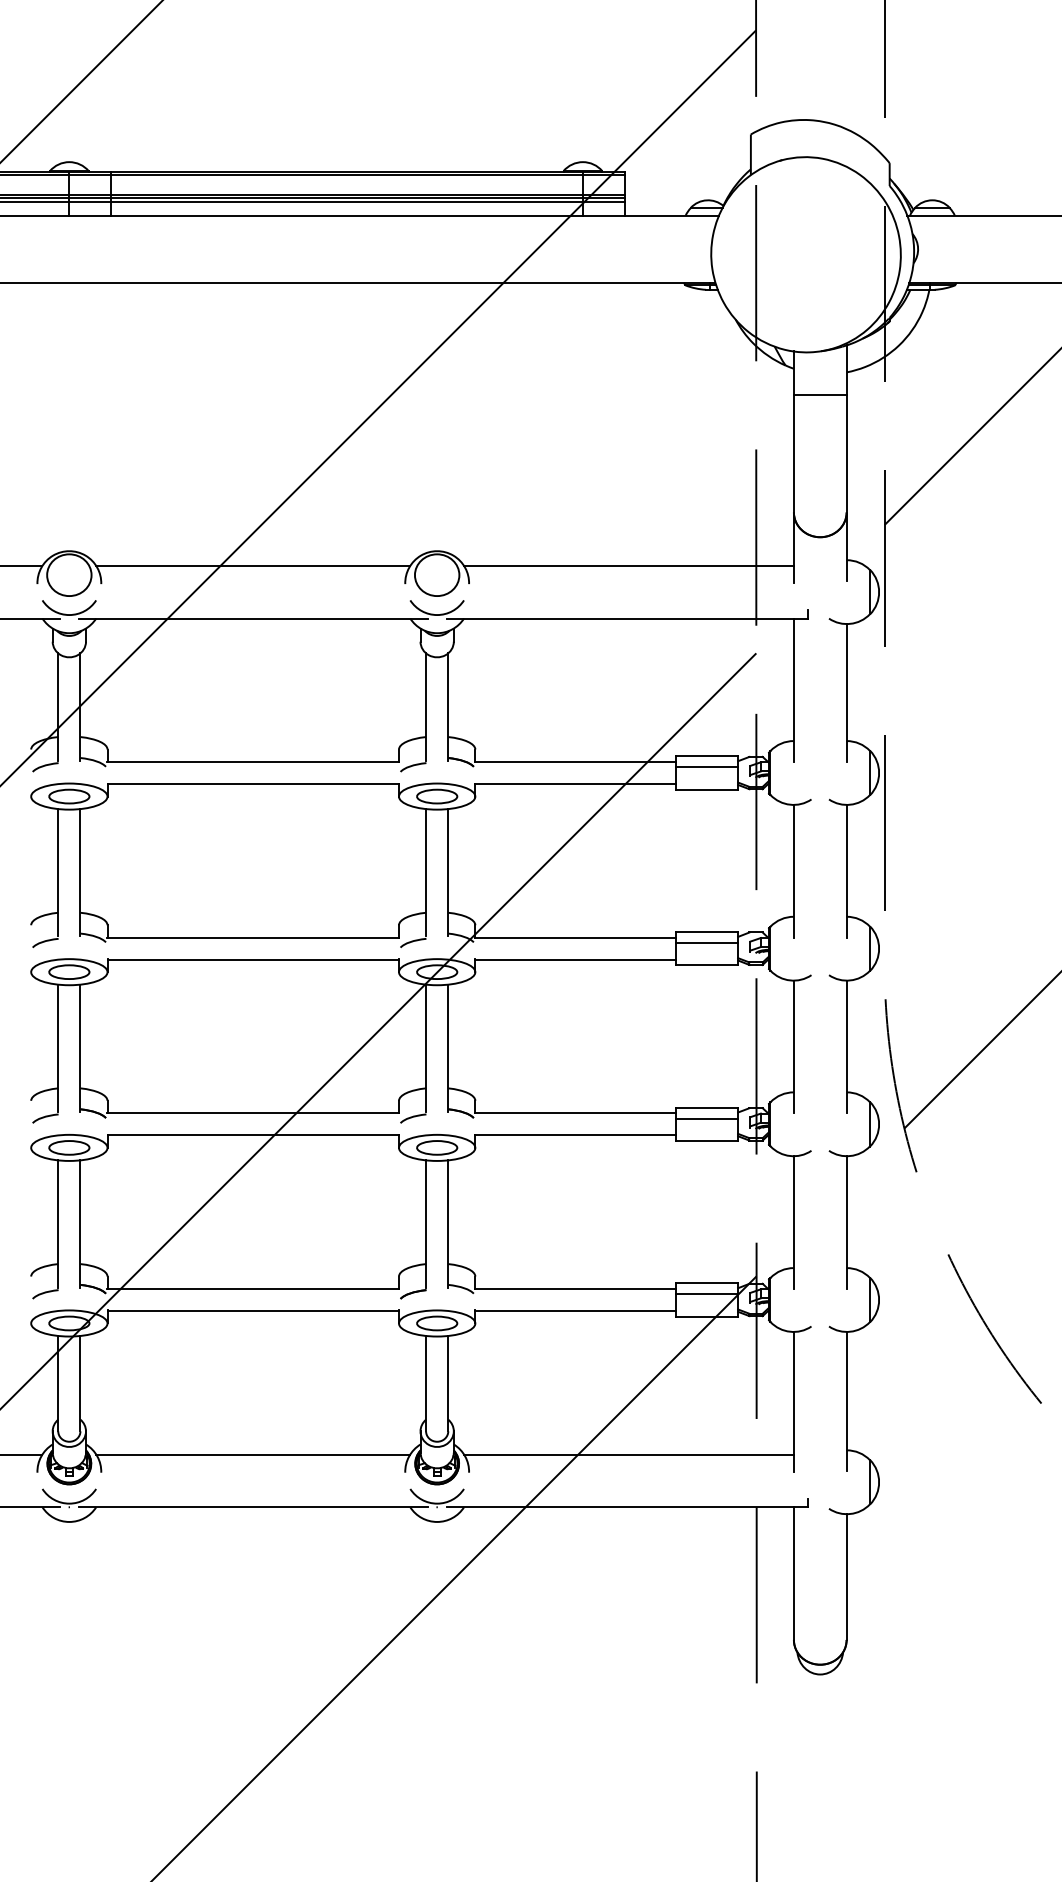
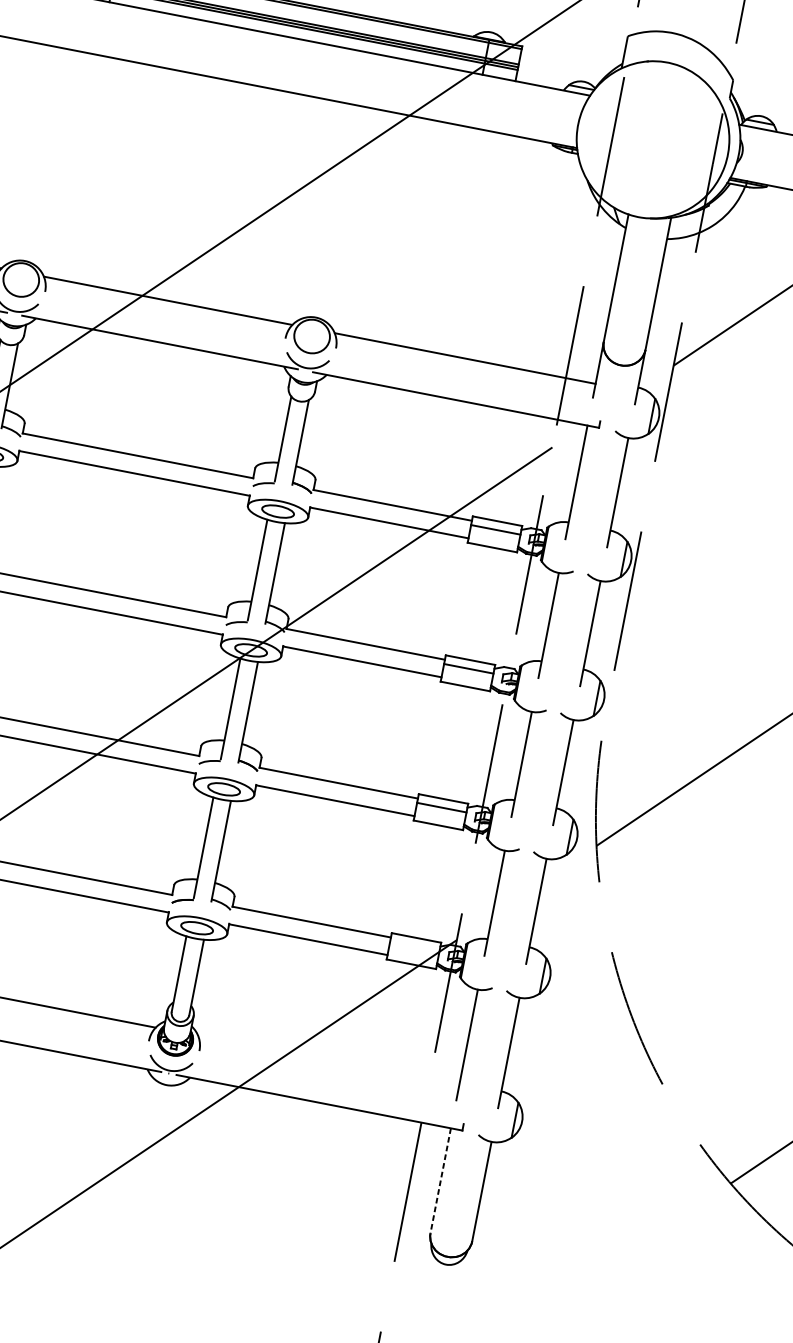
line: (819, 395) -> (642, 253), removed
line: (706, 1294) -> (414, 946), removed
line: (628, 1454) -> (328, 1061), removed
line: (793, 1574) -> (440, 1181), solid -> dashed

